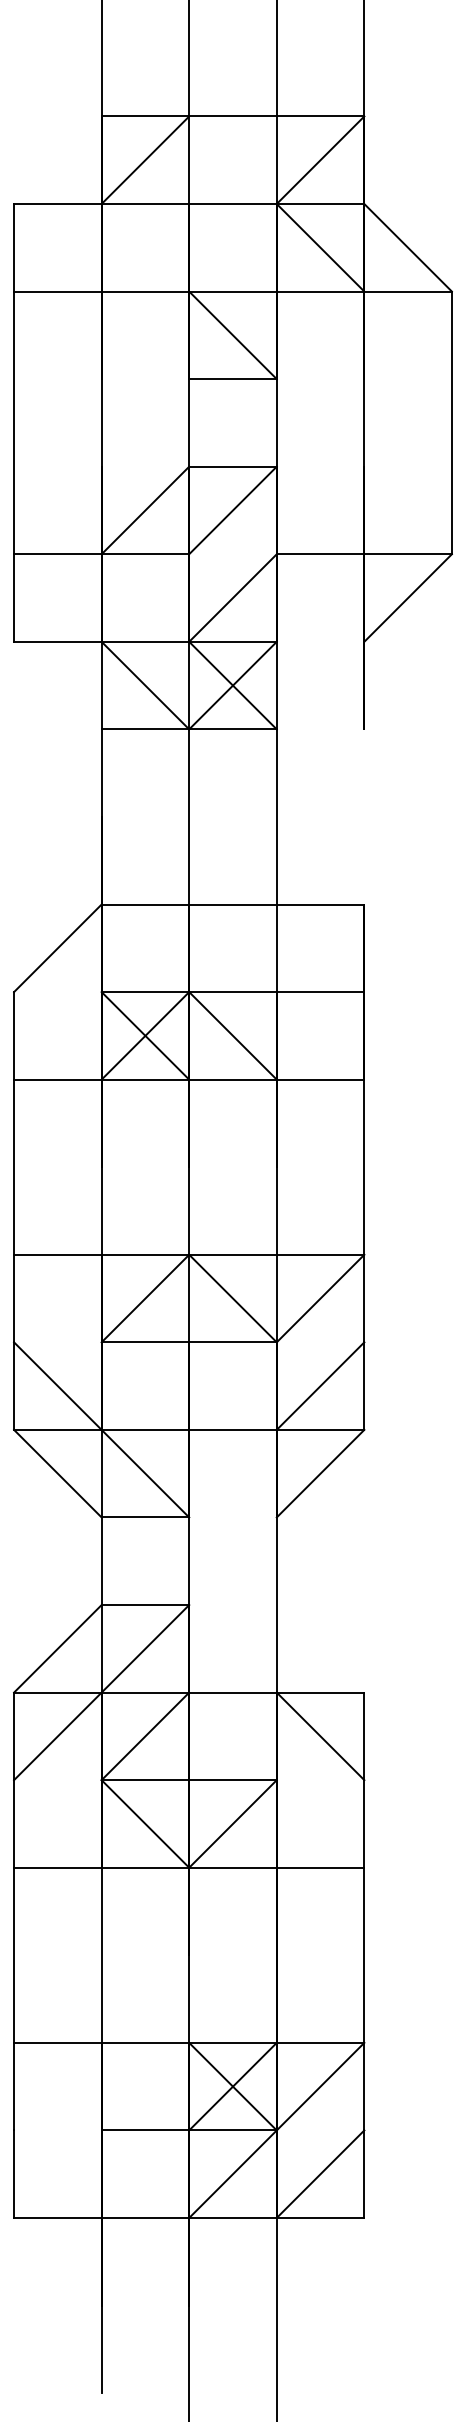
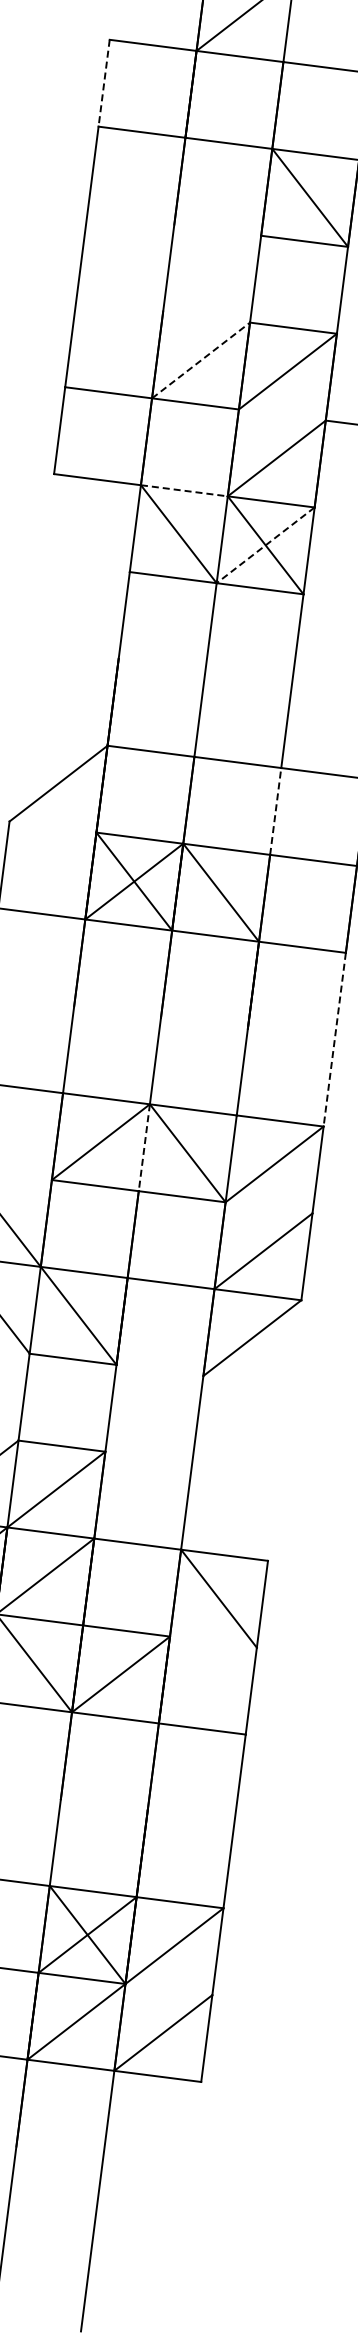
line: (14, 247) -> (104, 83), solid -> dashed
line: (145, 510) -> (201, 360), solid -> dashed
line: (145, 641) -> (184, 490), solid -> dashed
line: (232, 685) -> (265, 545), solid -> dashed
line: (276, 948) -> (275, 811), solid -> dashed
line: (364, 1167) -> (334, 1040), solid -> dashed
line: (189, 1298) -> (144, 1147), solid -> dashed

